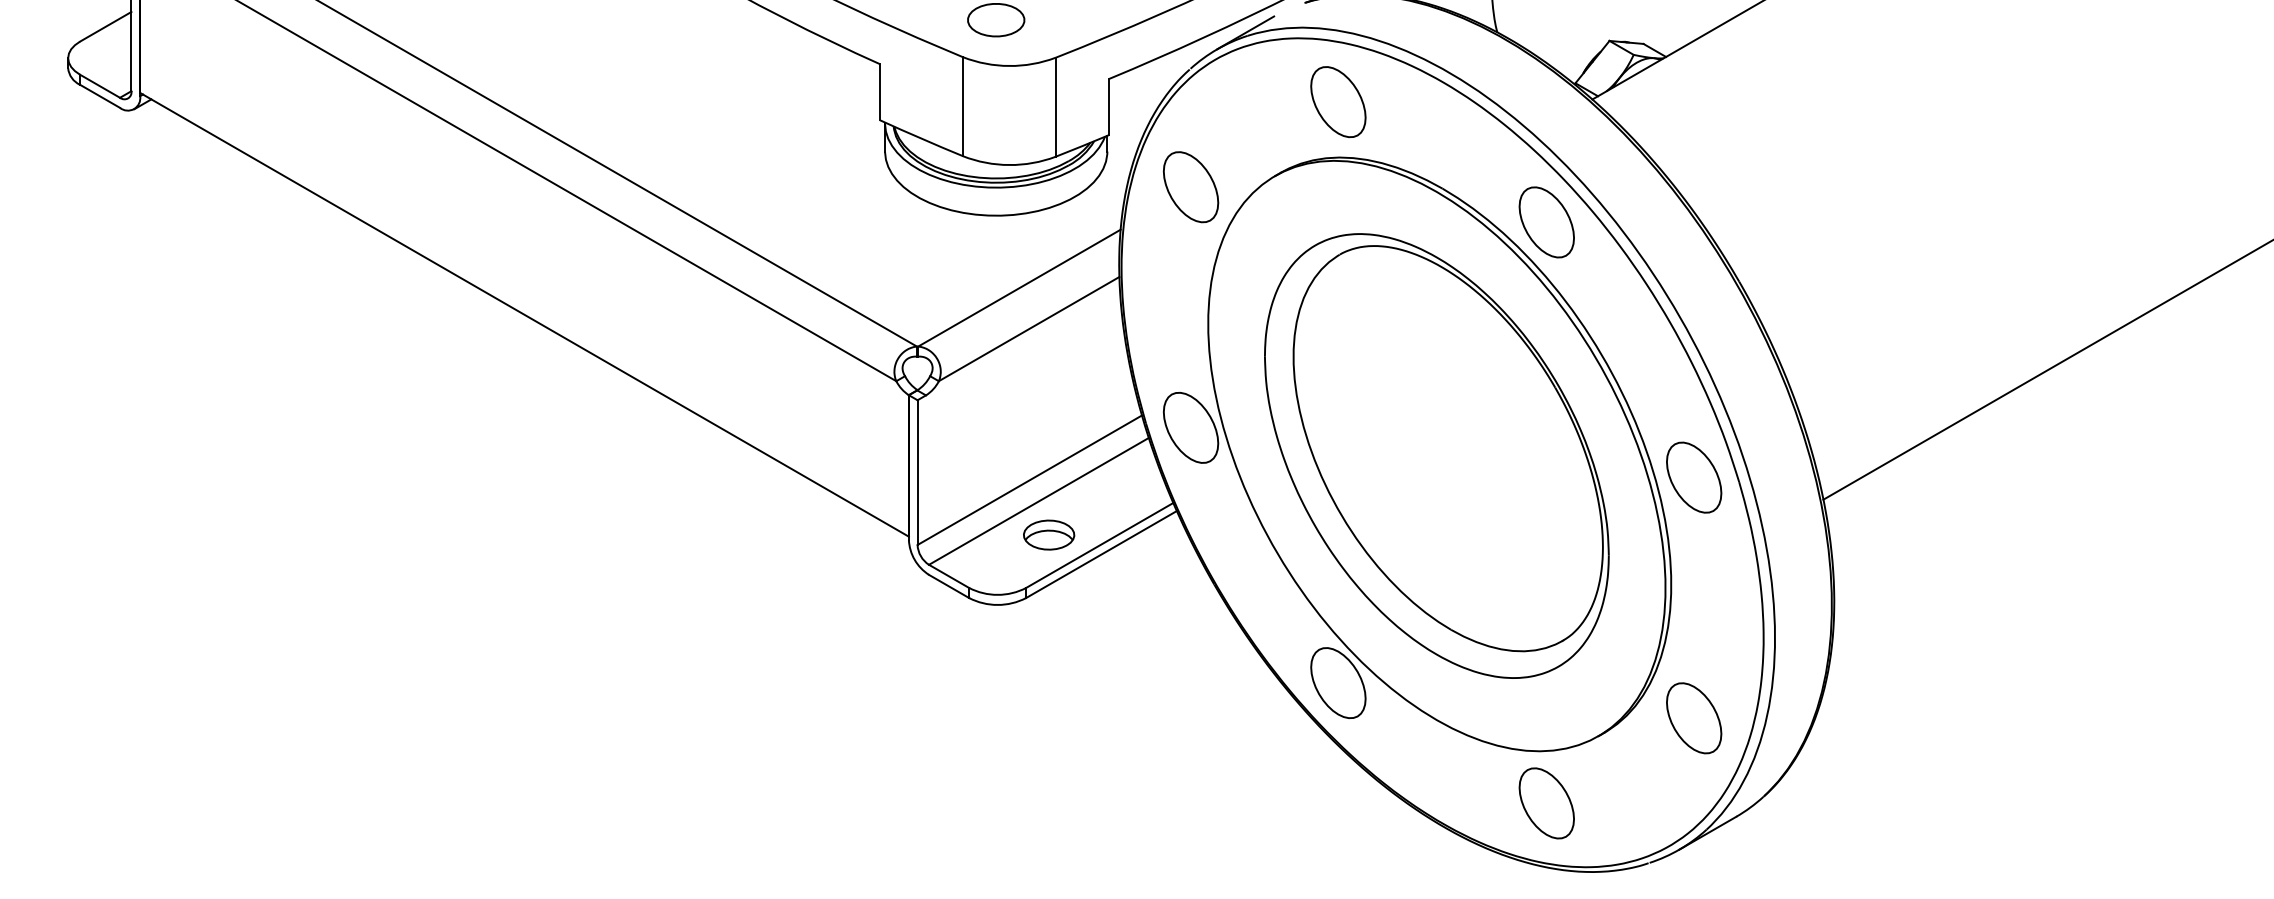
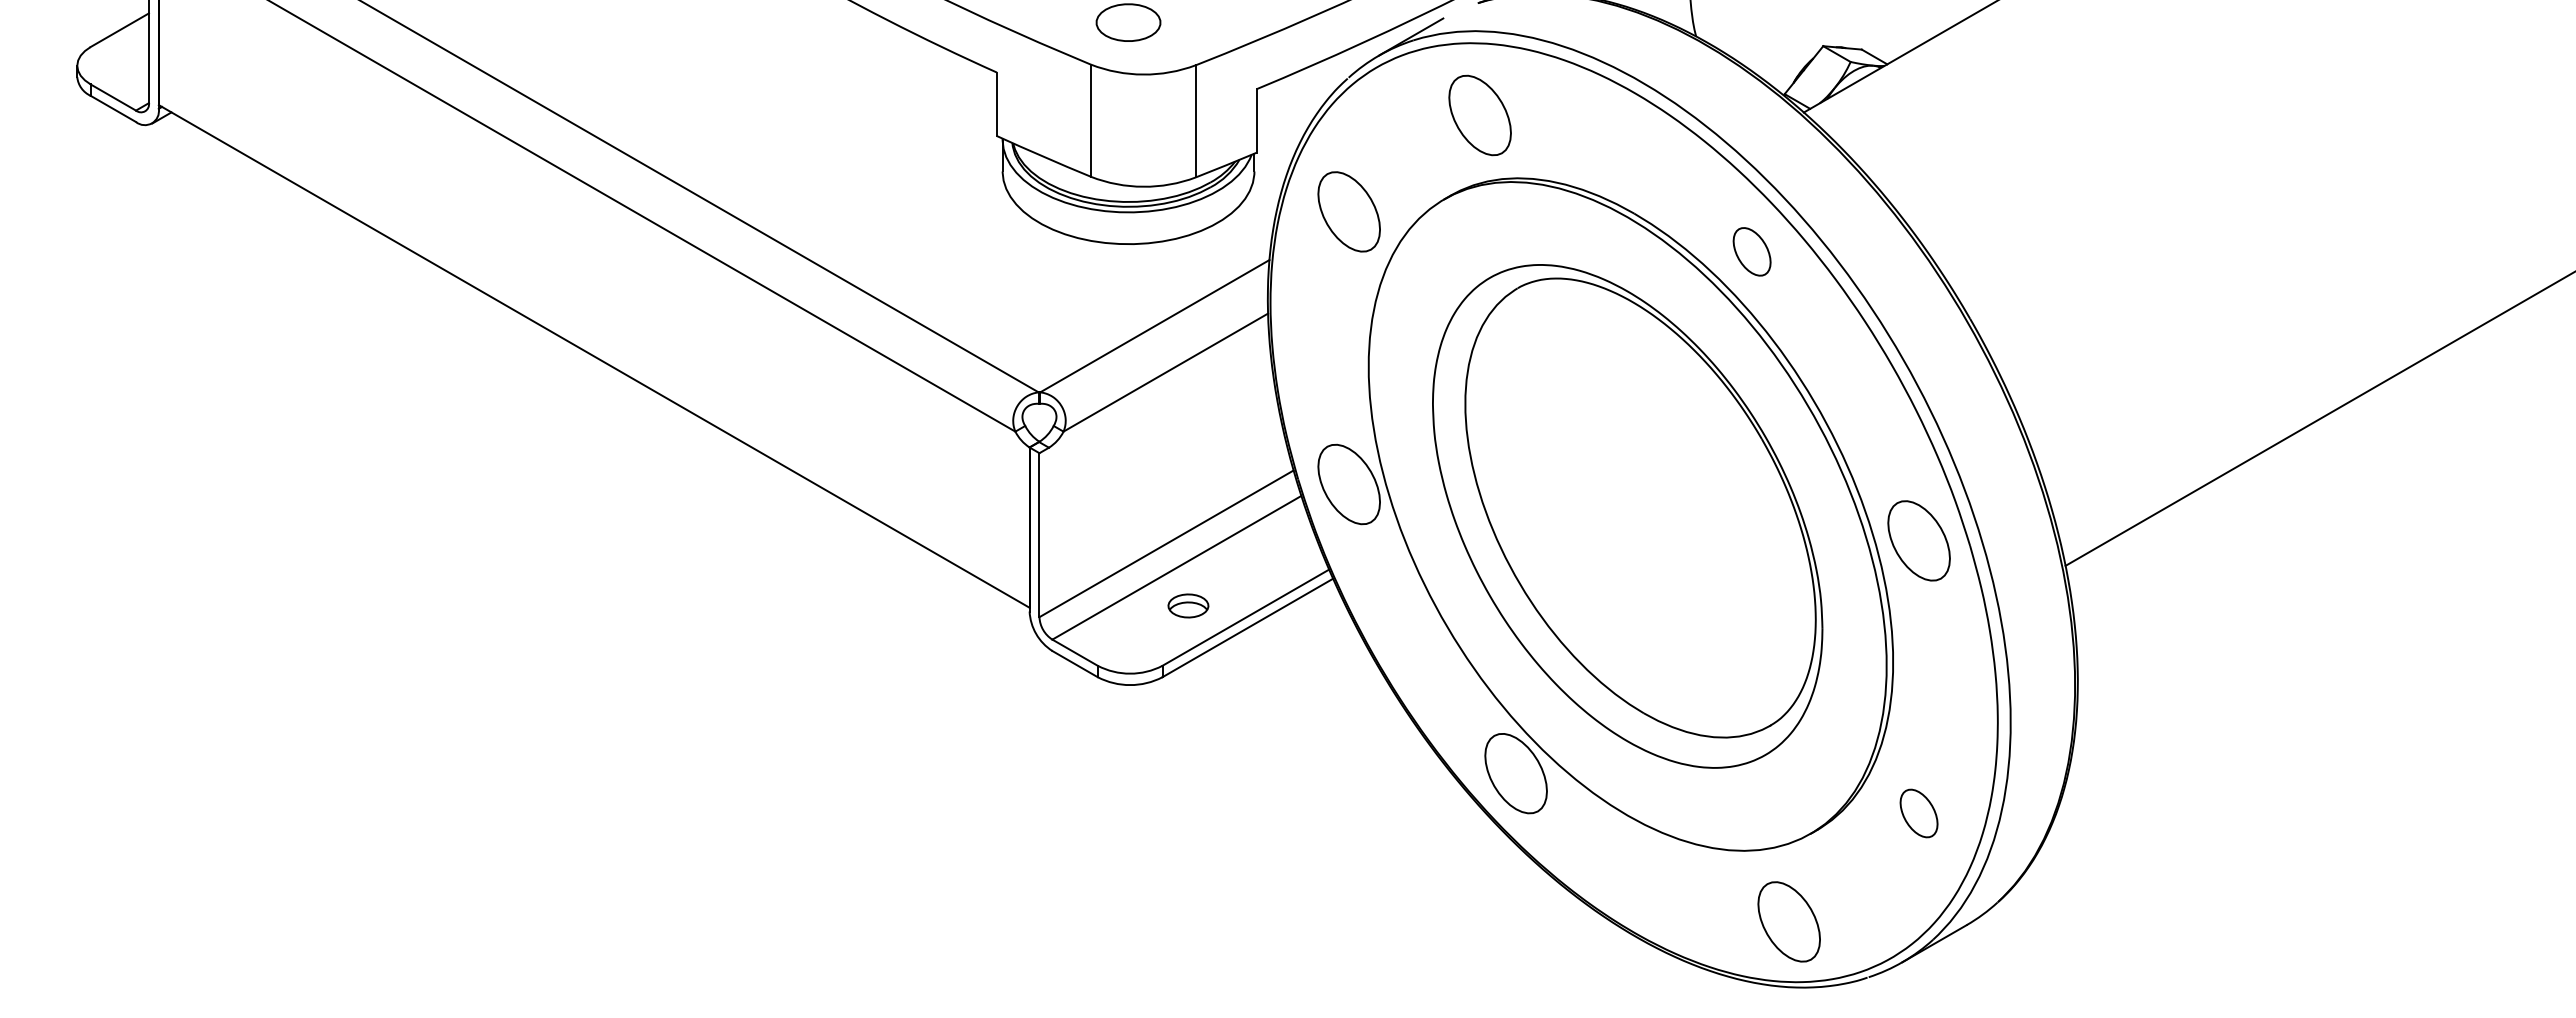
part: (1337, 102) -> (1479, 115), moved
part: (1546, 222) -> (1751, 251), size x0.6
part: (1049, 534) -> (1188, 605), size x0.7
part: (1693, 718) -> (1918, 813), size x0.6
part: (1546, 803) -> (1788, 921), moved

